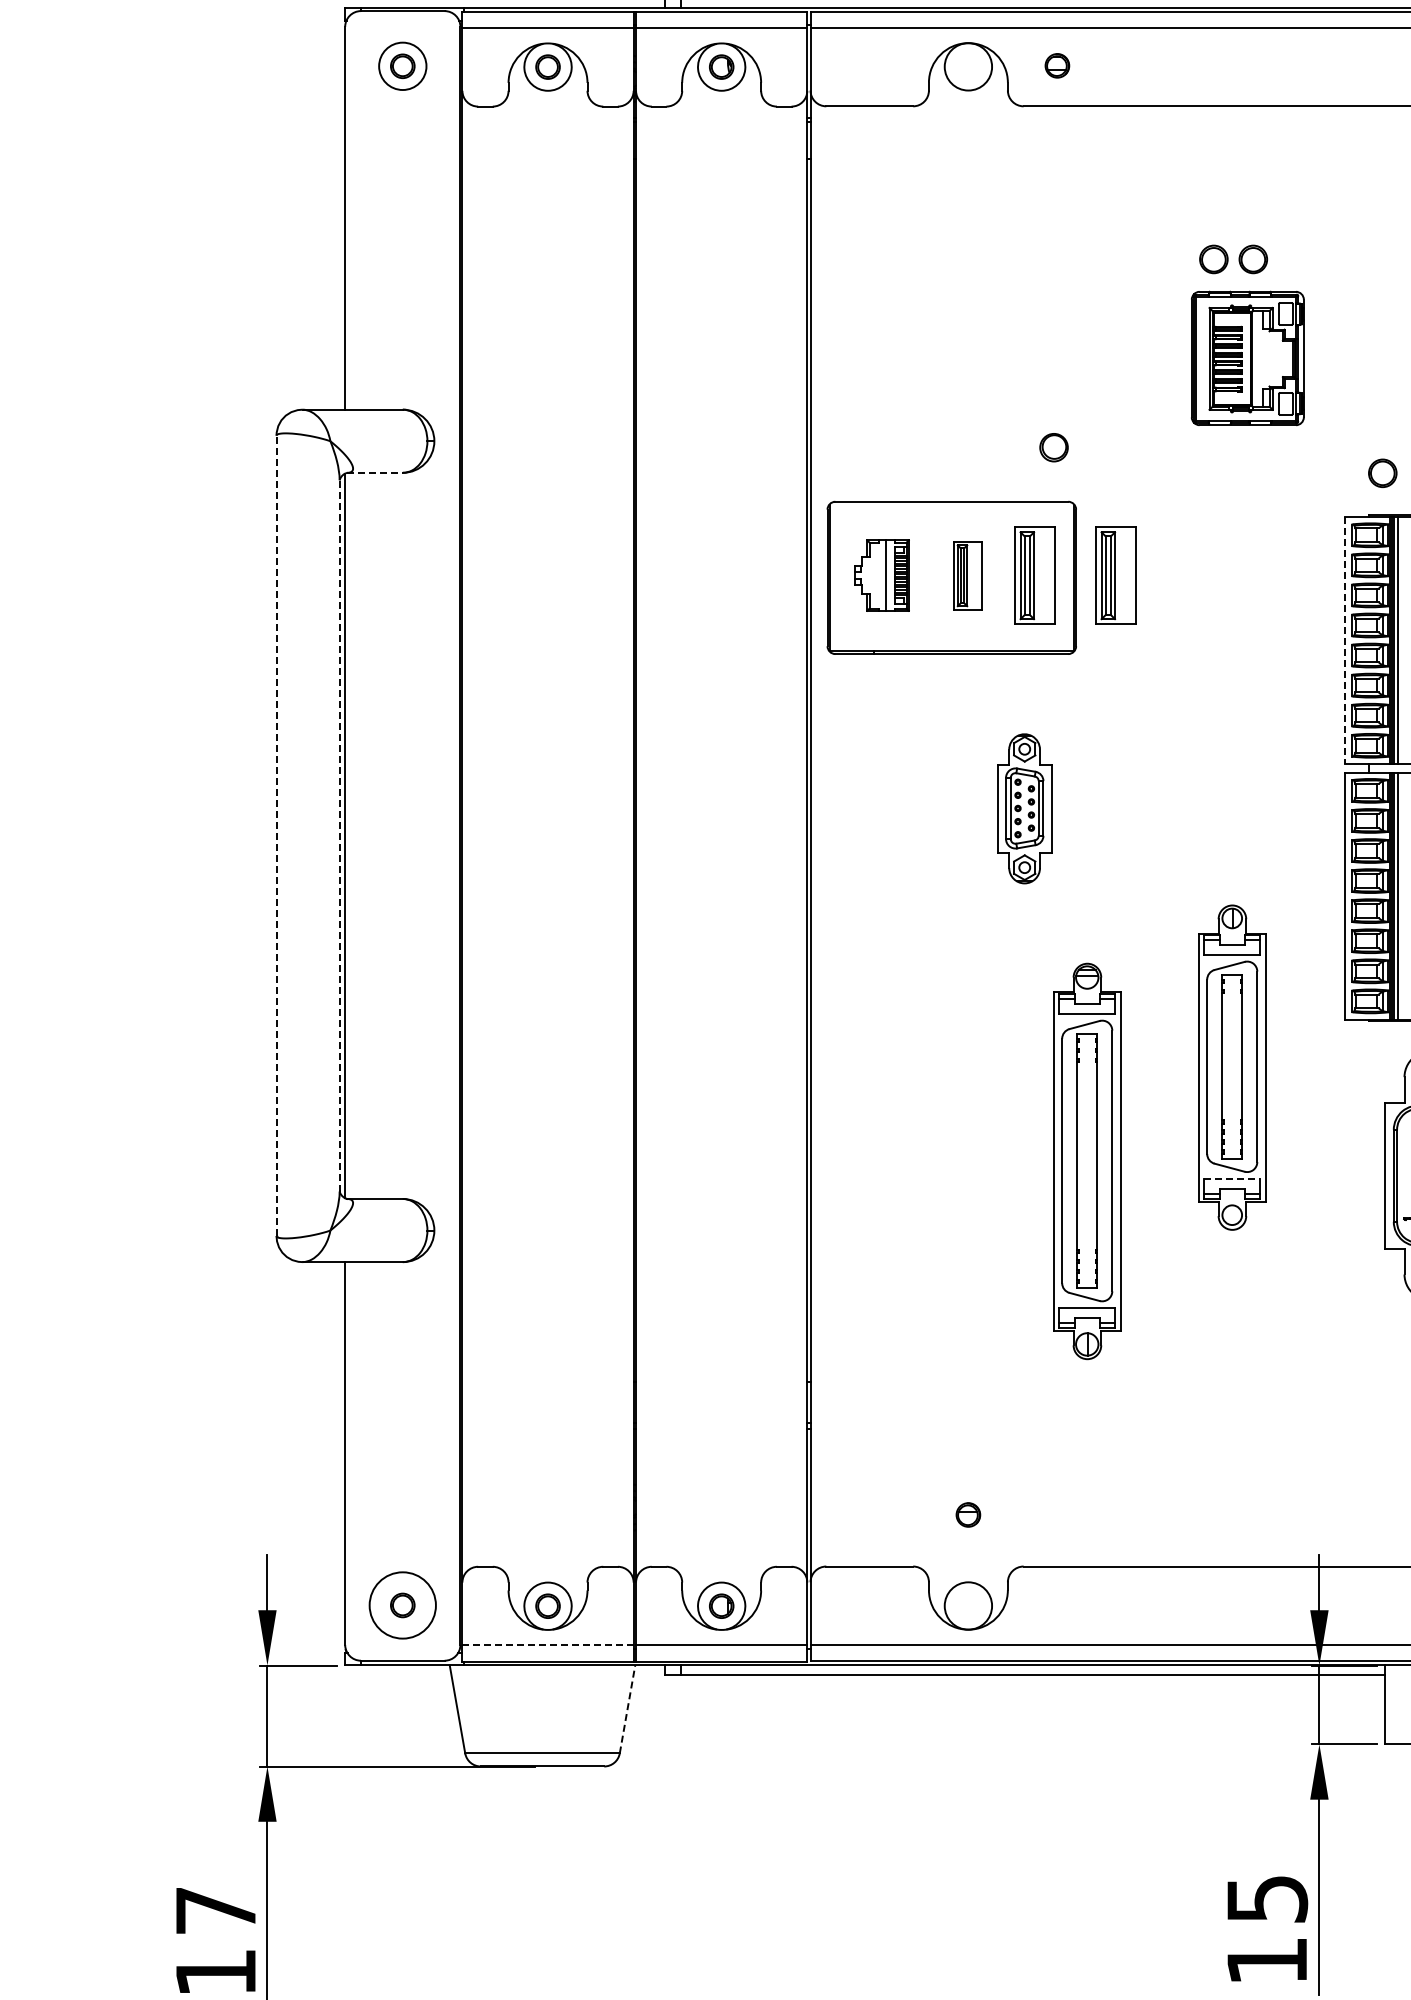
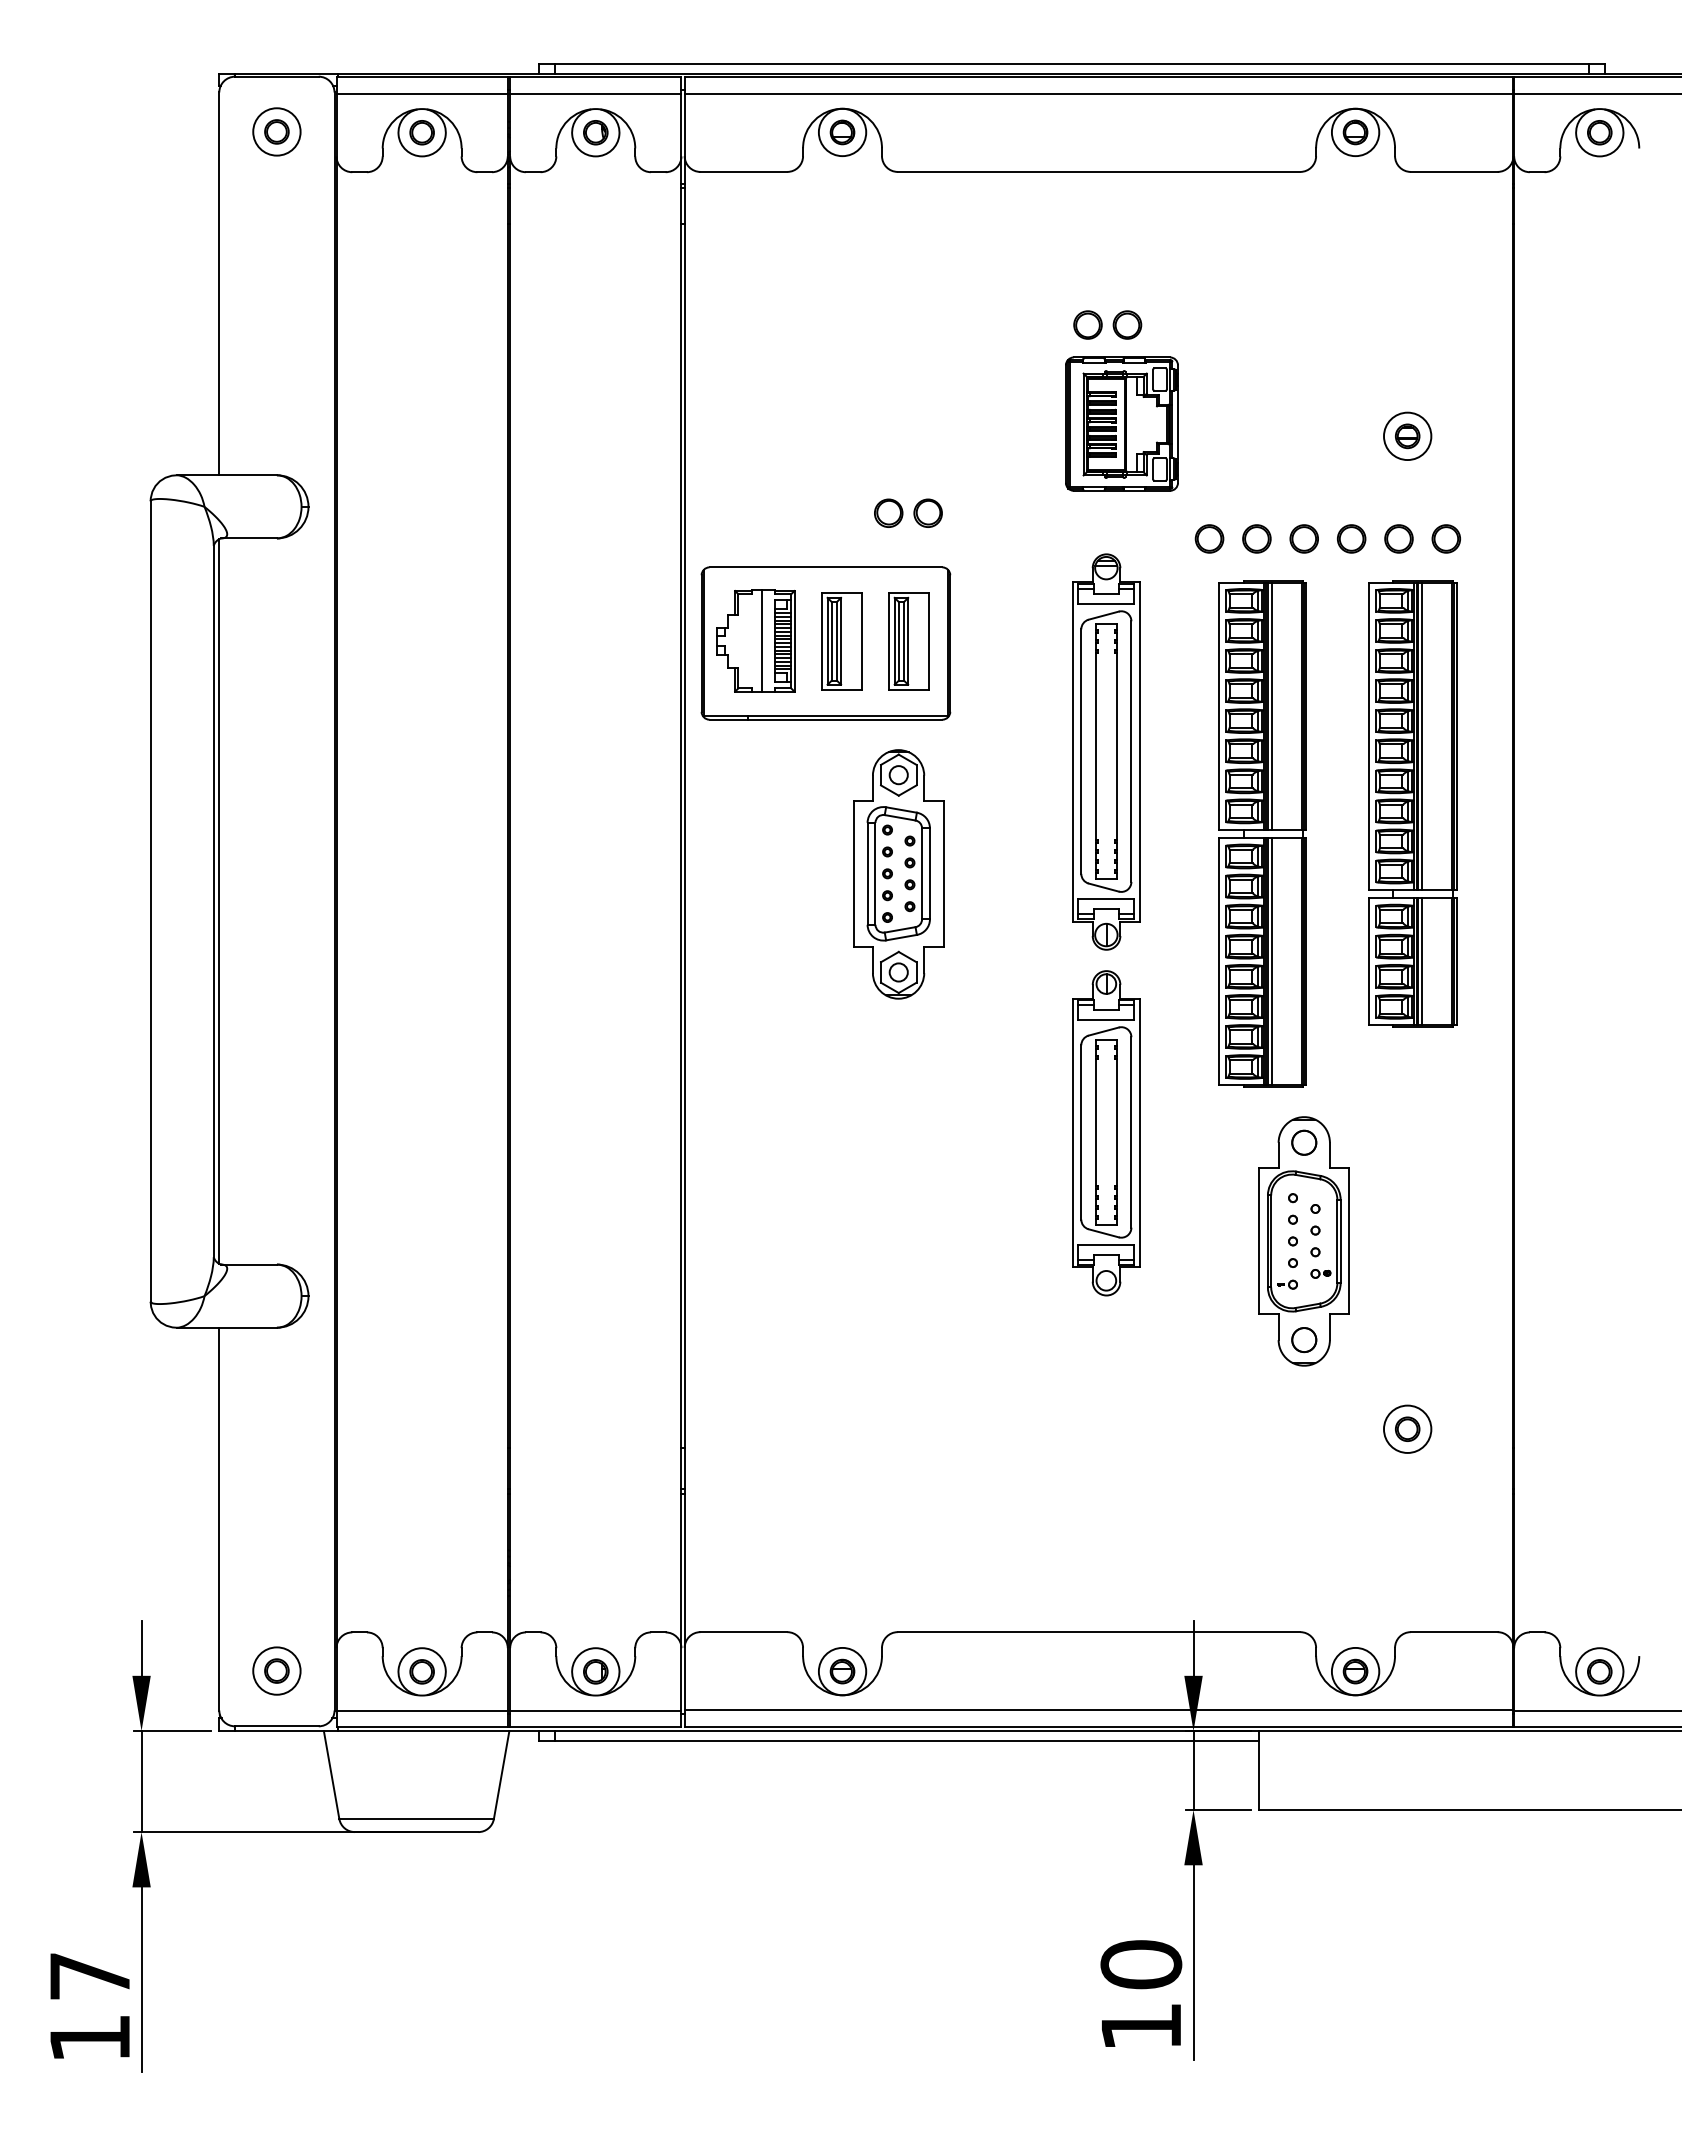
part: (1057, 65) -> (842, 132), moved
part: (1014, 446) -> (888, 512), added
line: (375, 472) -> (249, 538), dashed -> solid
part: (1335, 472) -> (1209, 538), added
part: (881, 574) -> (755, 640), size x1.43
part: (967, 575) -> (841, 641), size x1.43
part: (1115, 575) -> (989, 641), removed
line: (1344, 640) -> (1218, 706), dashed -> solid
part: (1024, 808) -> (898, 874), size x1.67
line: (276, 835) -> (150, 901), dashed -> solid
line: (339, 835) -> (213, 901), dashed -> solid
part: (1087, 1160) -> (1106, 751), moved
line: (1232, 1178) -> (1106, 1244), dashed -> solid
part: (968, 1514) -> (842, 1671), moved
circle: (402, 1604) -> (276, 1670), size x0.71
line: (548, 1644) -> (422, 1710), dashed -> solid
line: (627, 1709) -> (501, 1775), dashed -> solid
text: (1267, 1898) -> (1141, 1964), 15 -> 10

